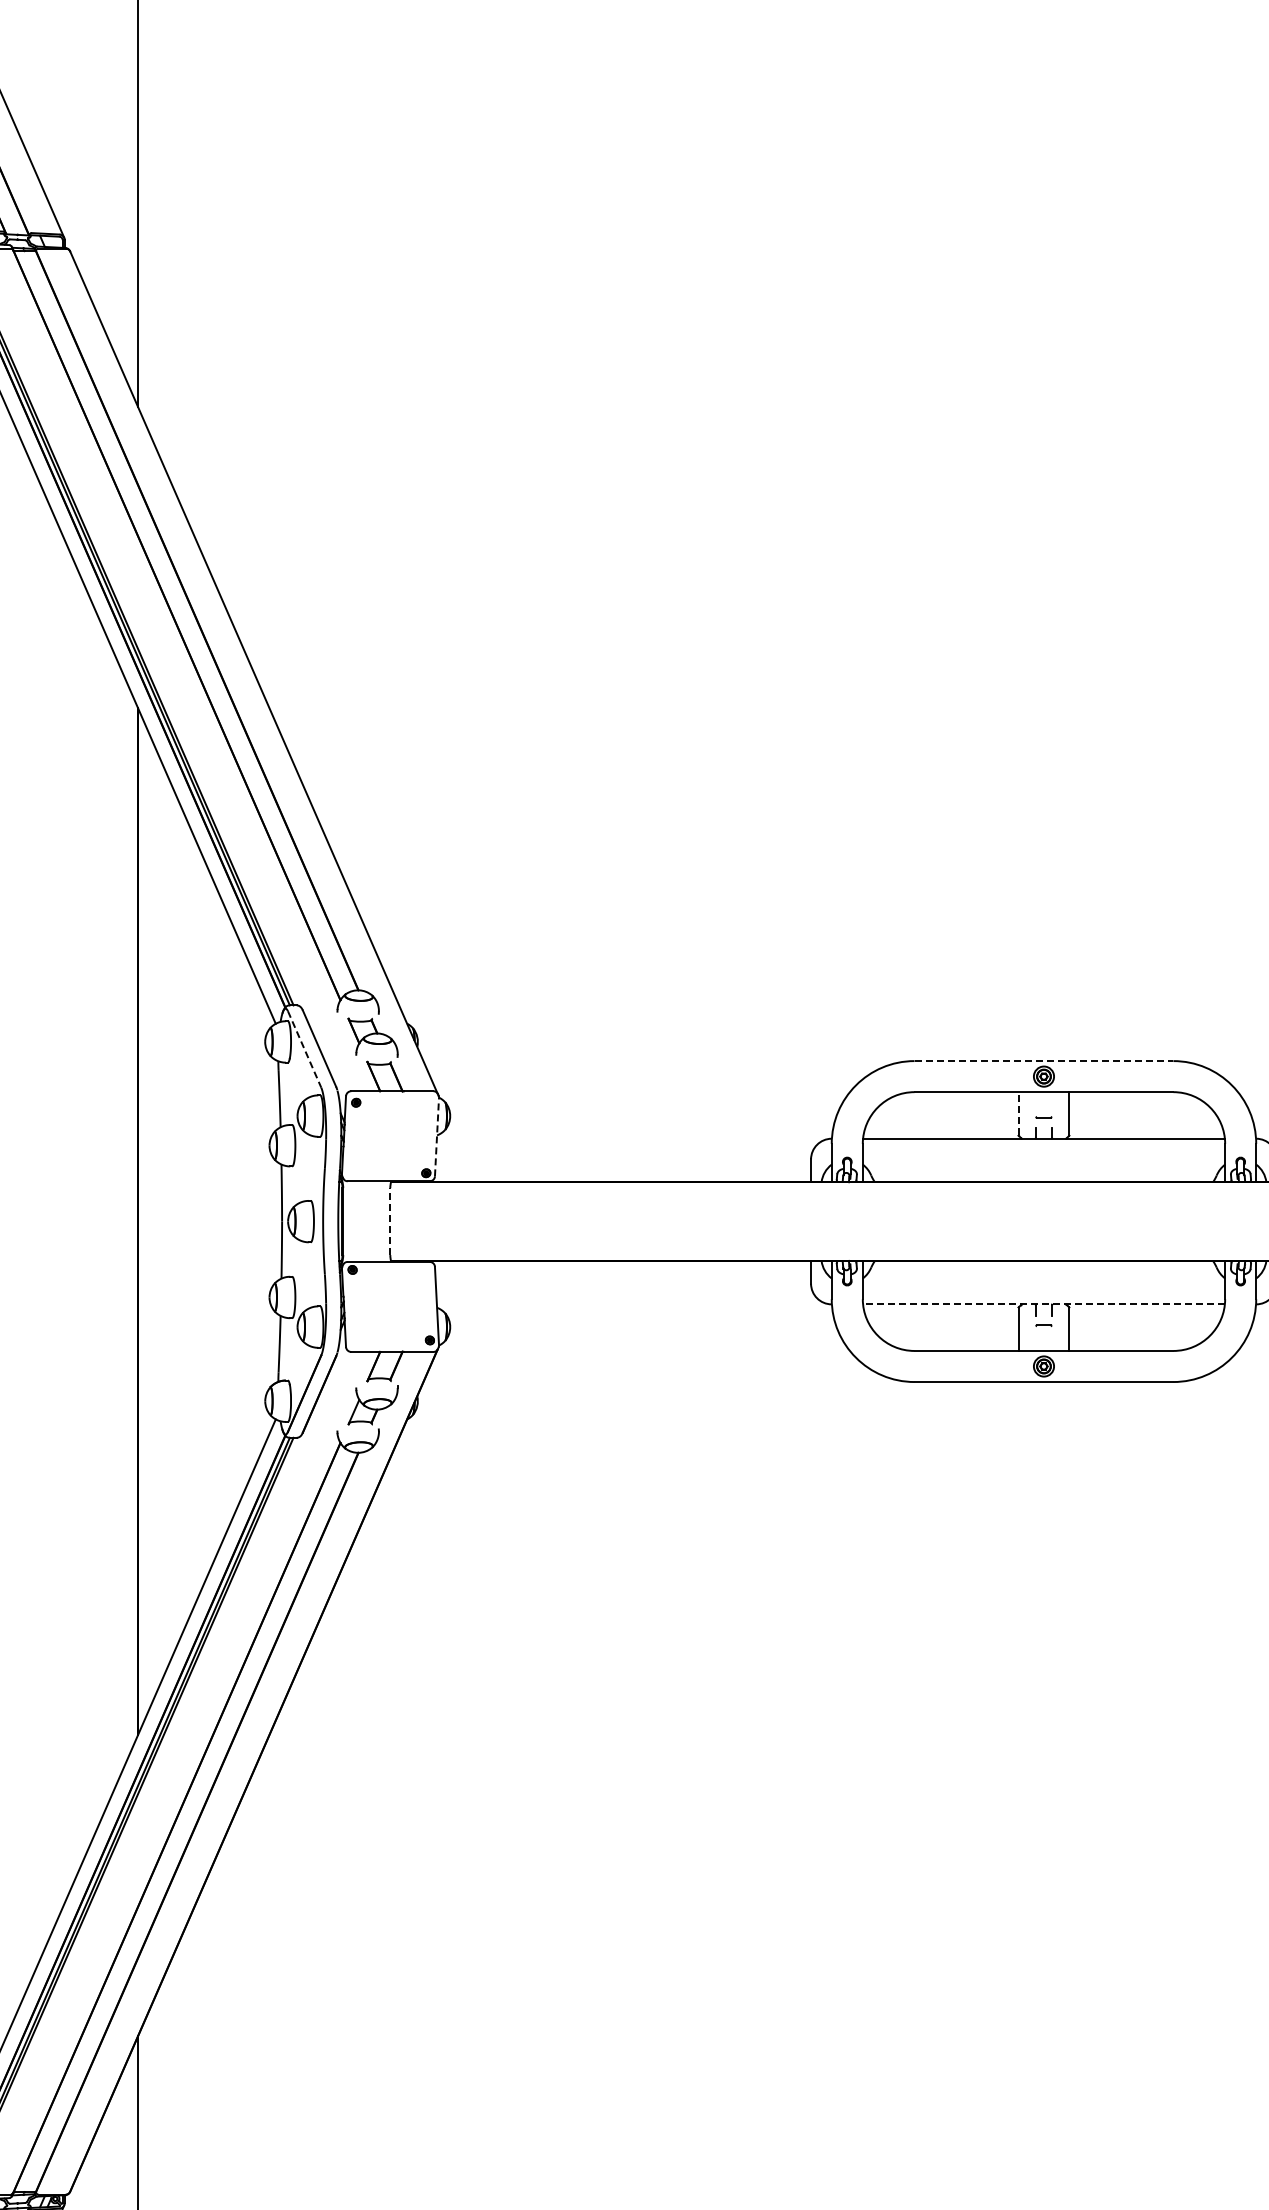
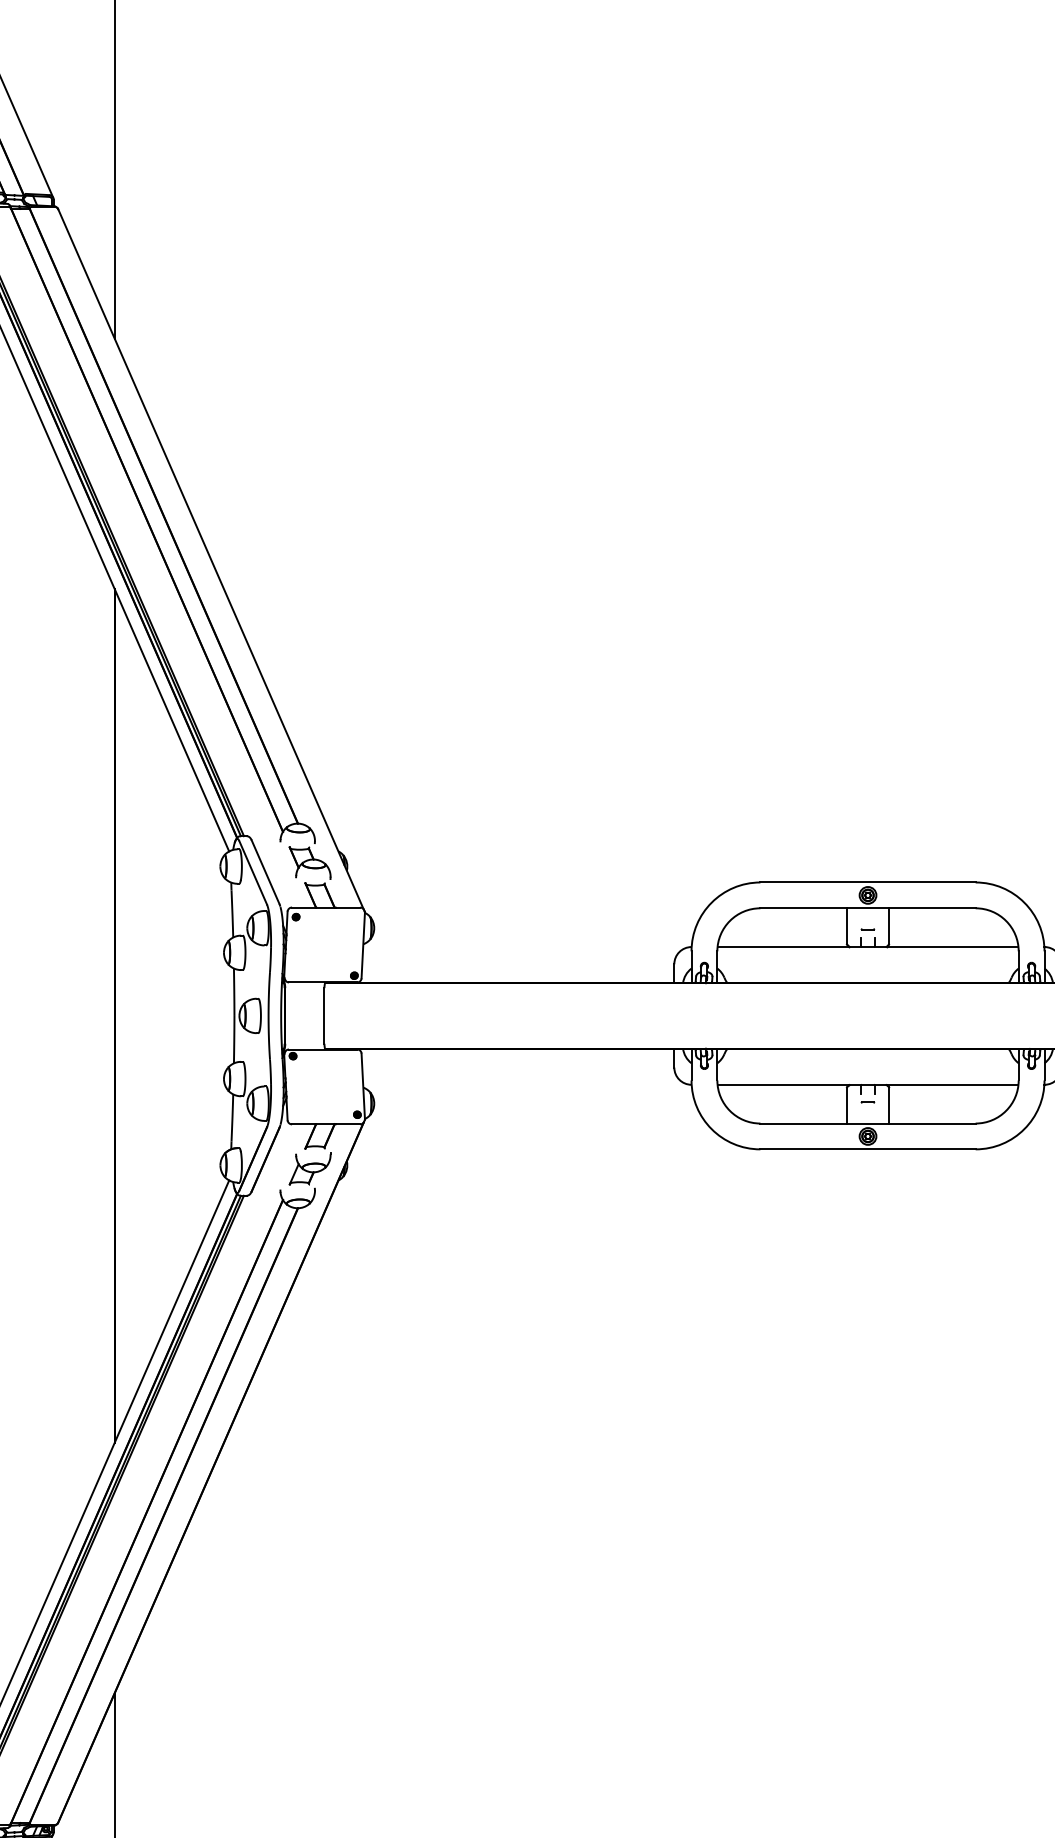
line: (304, 1049) -> (253, 872), dashed -> solid
line: (1044, 1061) -> (868, 882), dashed -> solid
line: (1018, 1113) -> (846, 926), dashed -> solid
line: (437, 1136) -> (363, 945), dashed -> solid
line: (390, 1221) -> (324, 1015), dashed -> solid
line: (1043, 1304) -> (867, 1084), dashed -> solid

